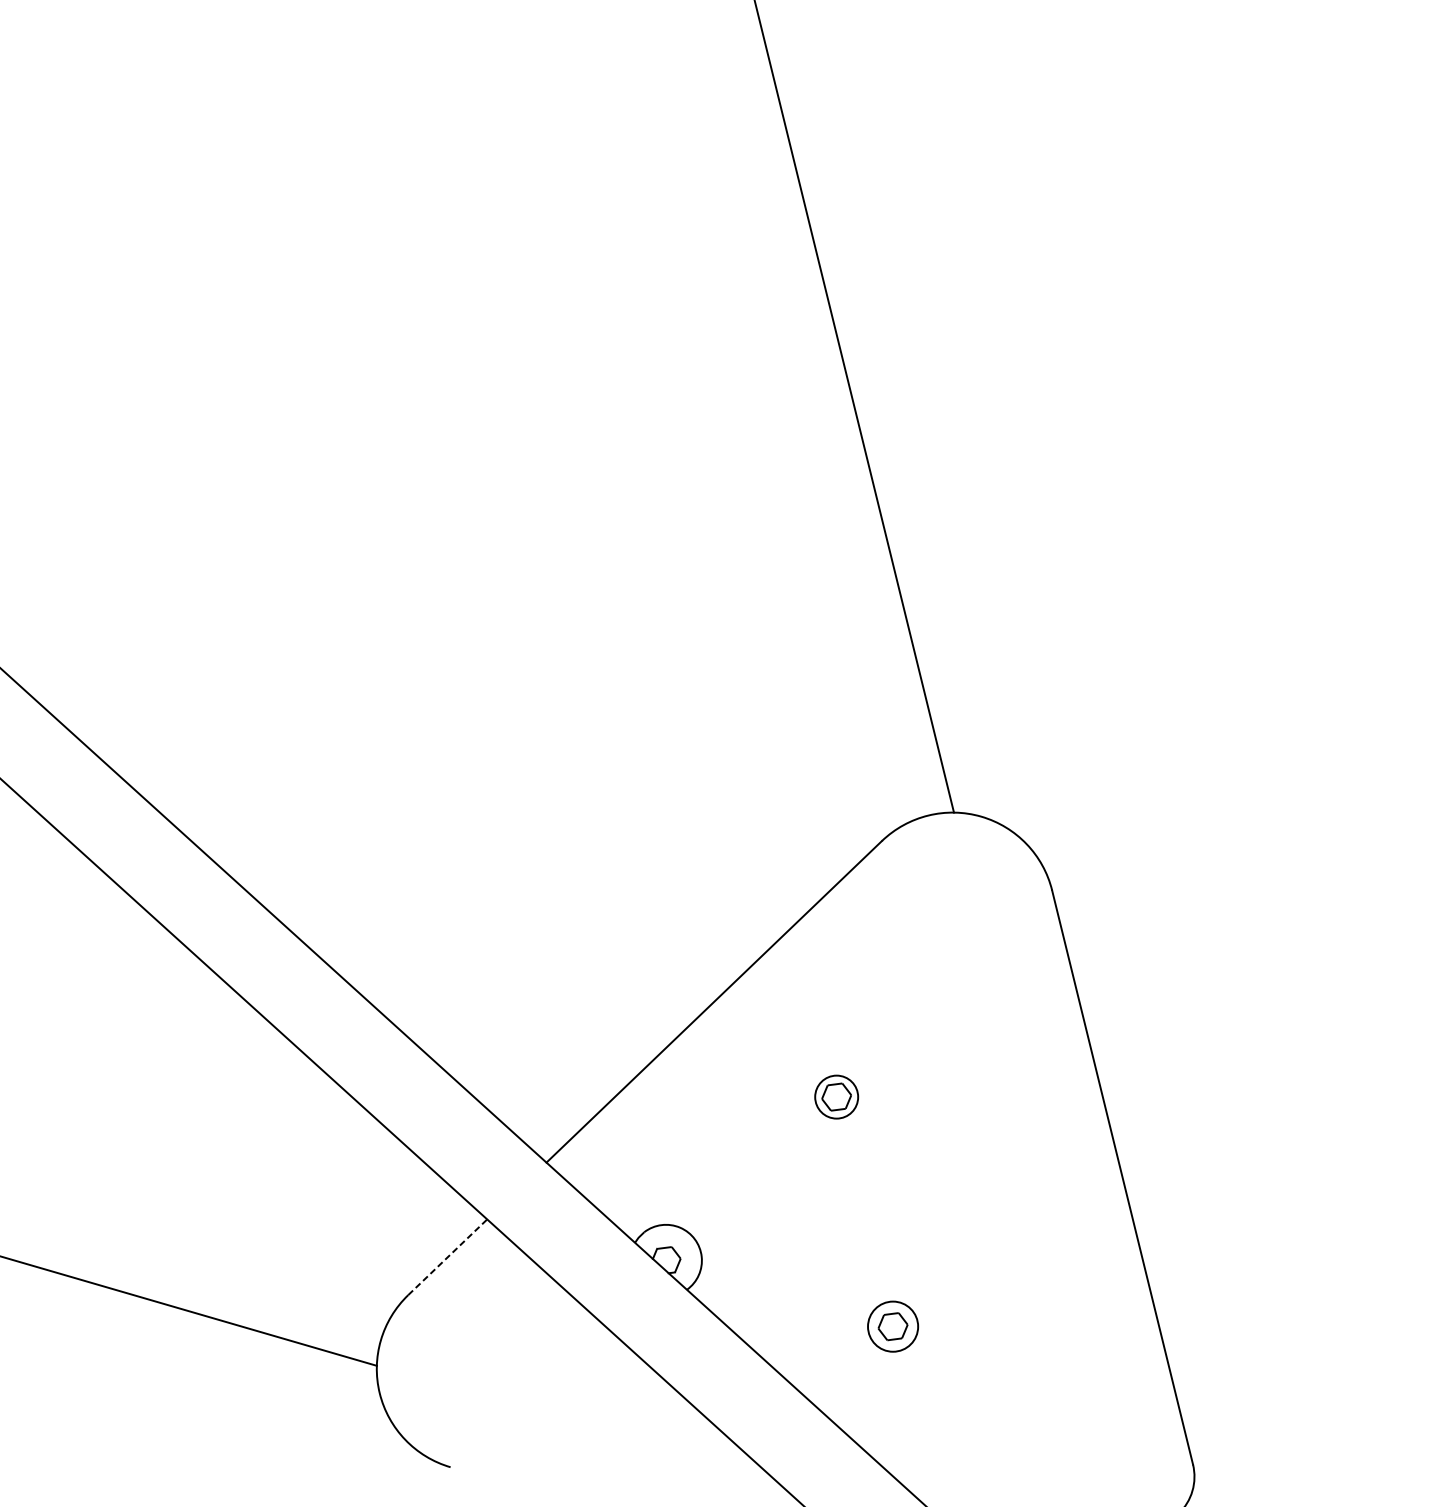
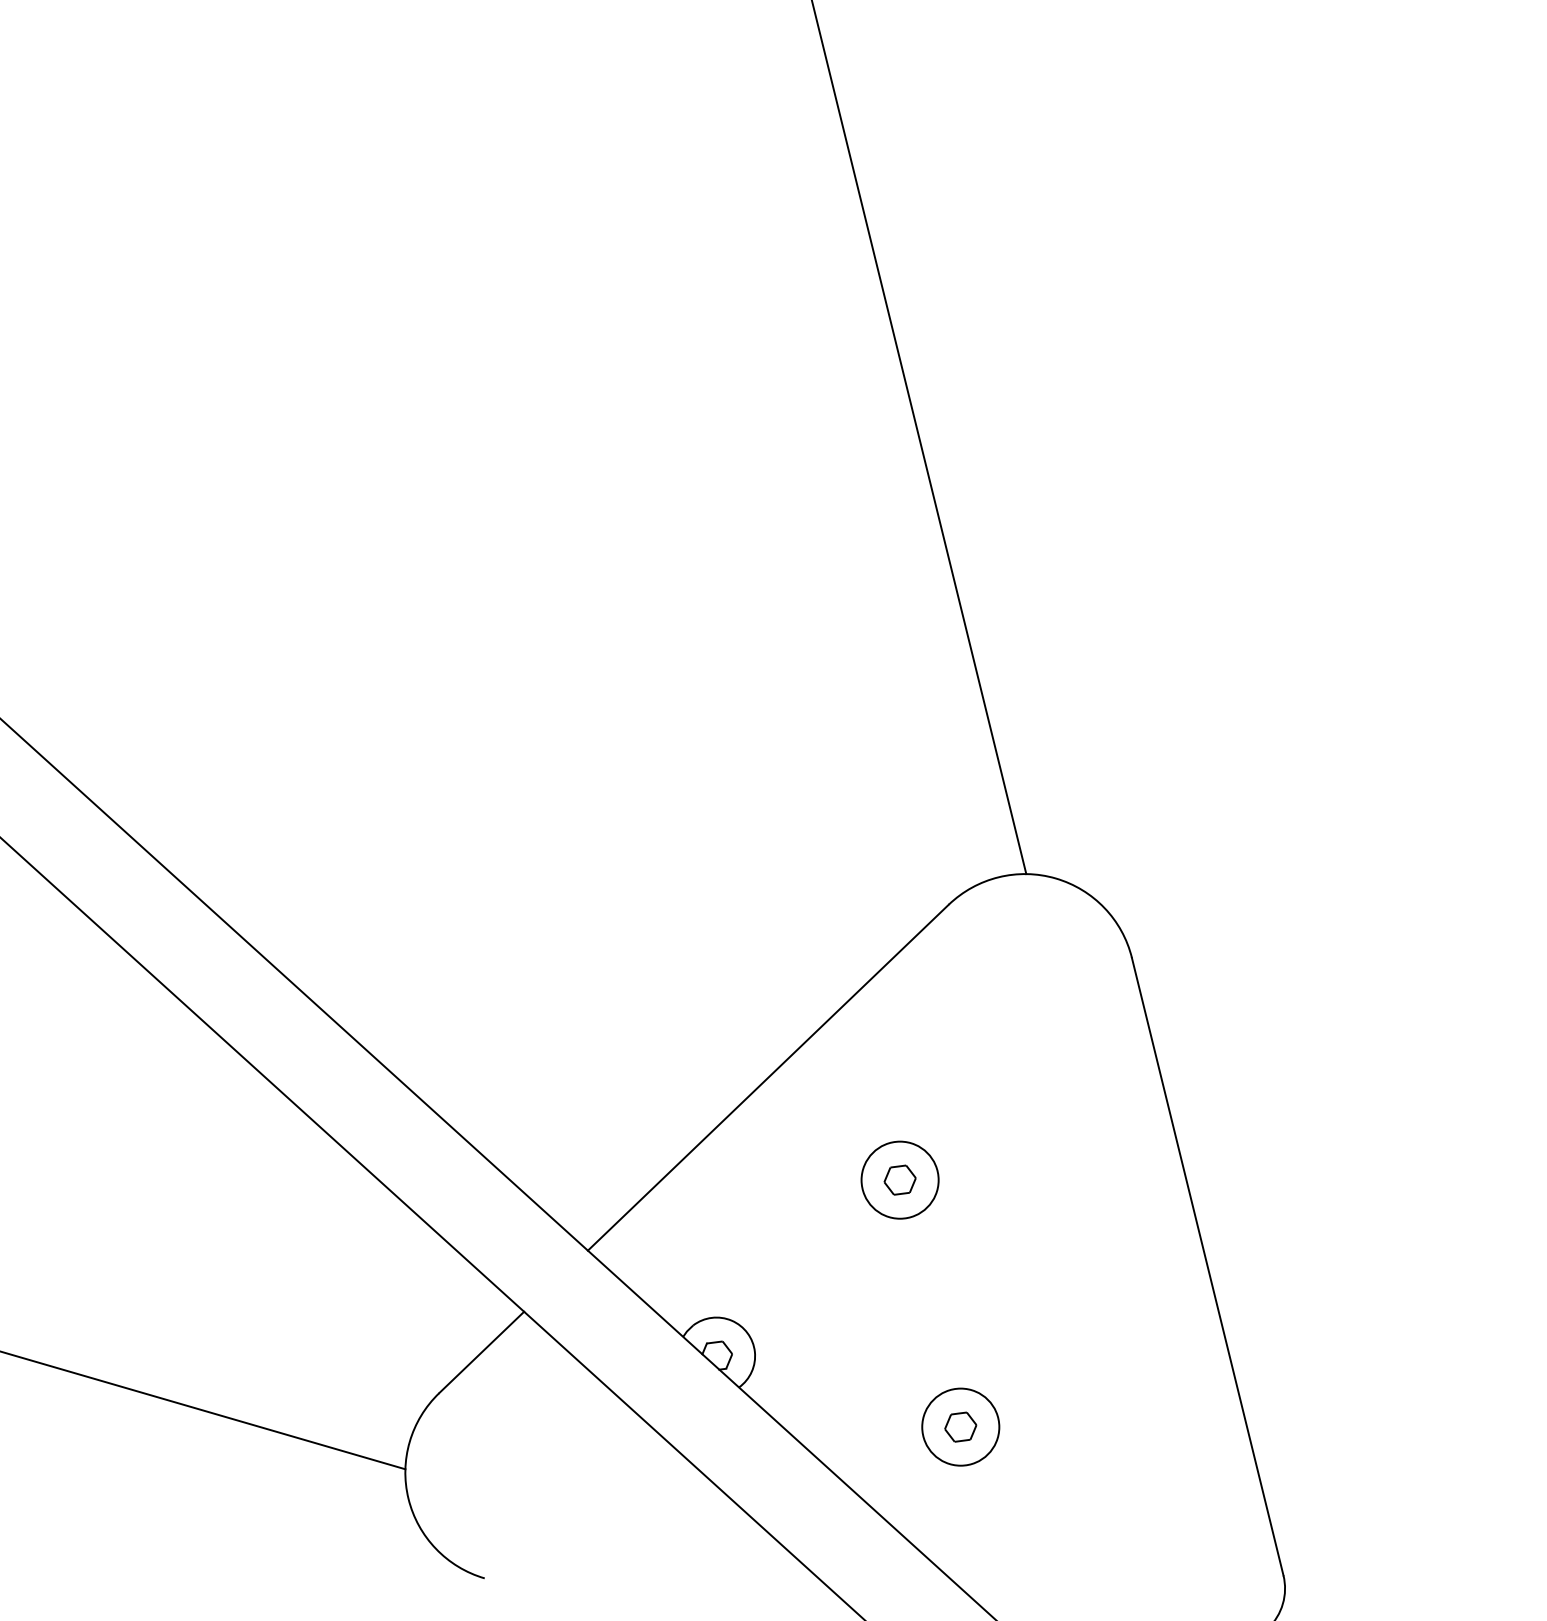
circle: (836, 1096) -> (899, 1179), size x1.67
line: (447, 1257) -> (481, 1352), dashed -> solid
circle: (892, 1326) -> (960, 1426), size x1.43

